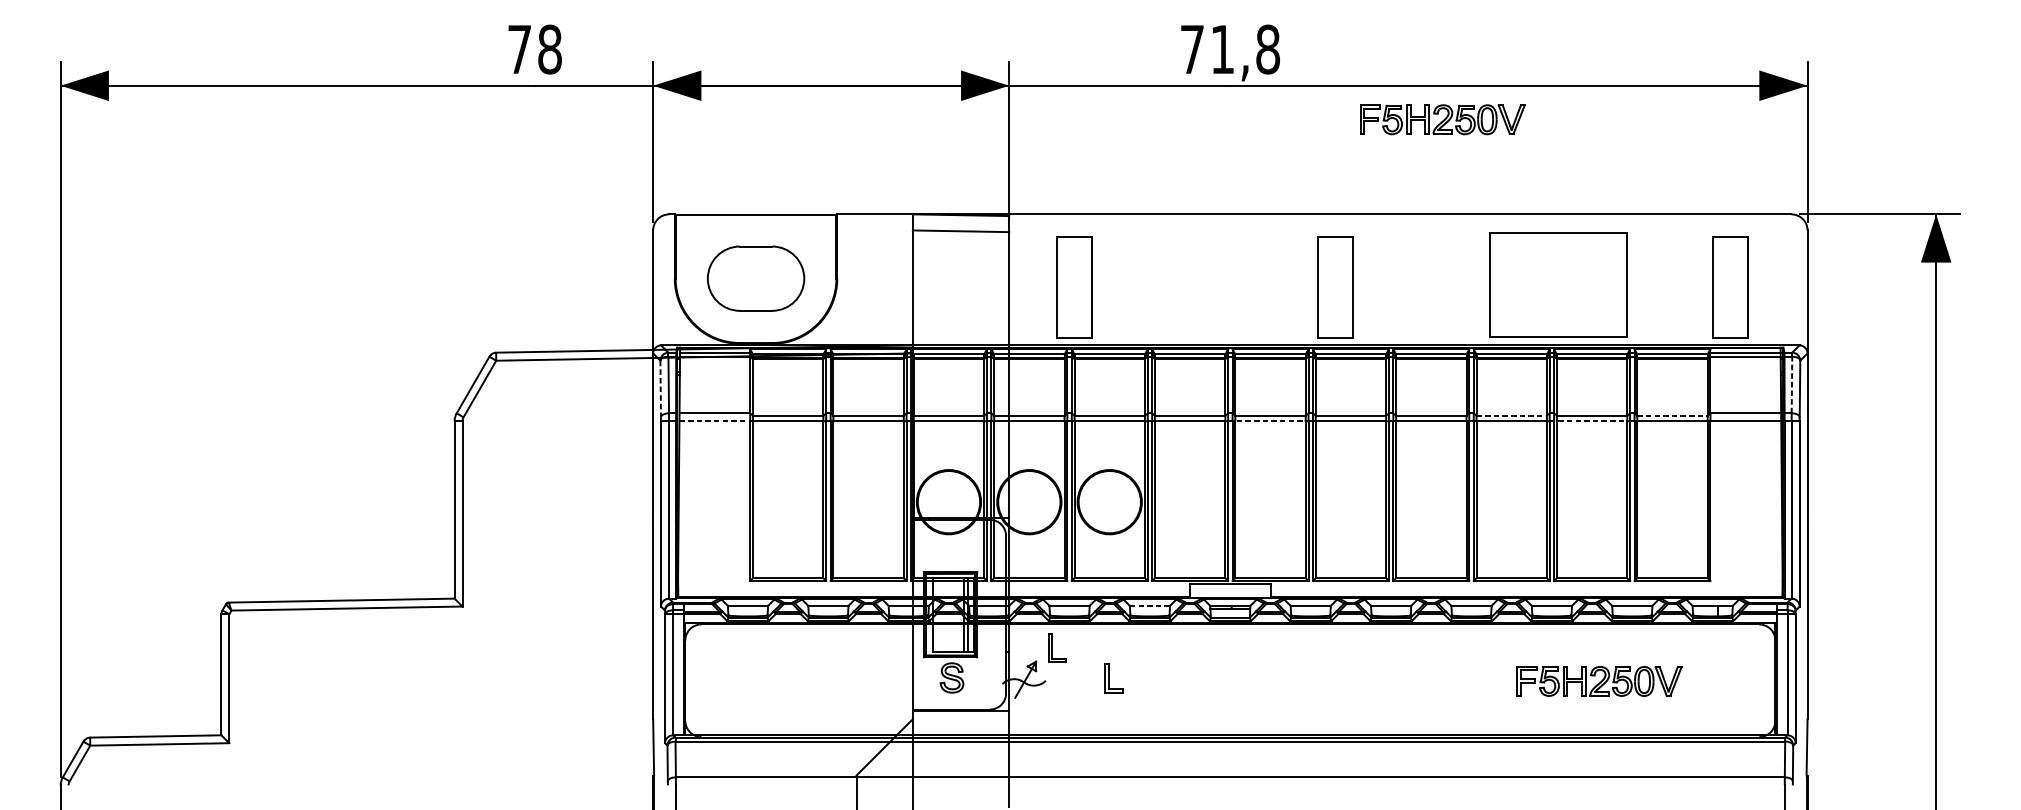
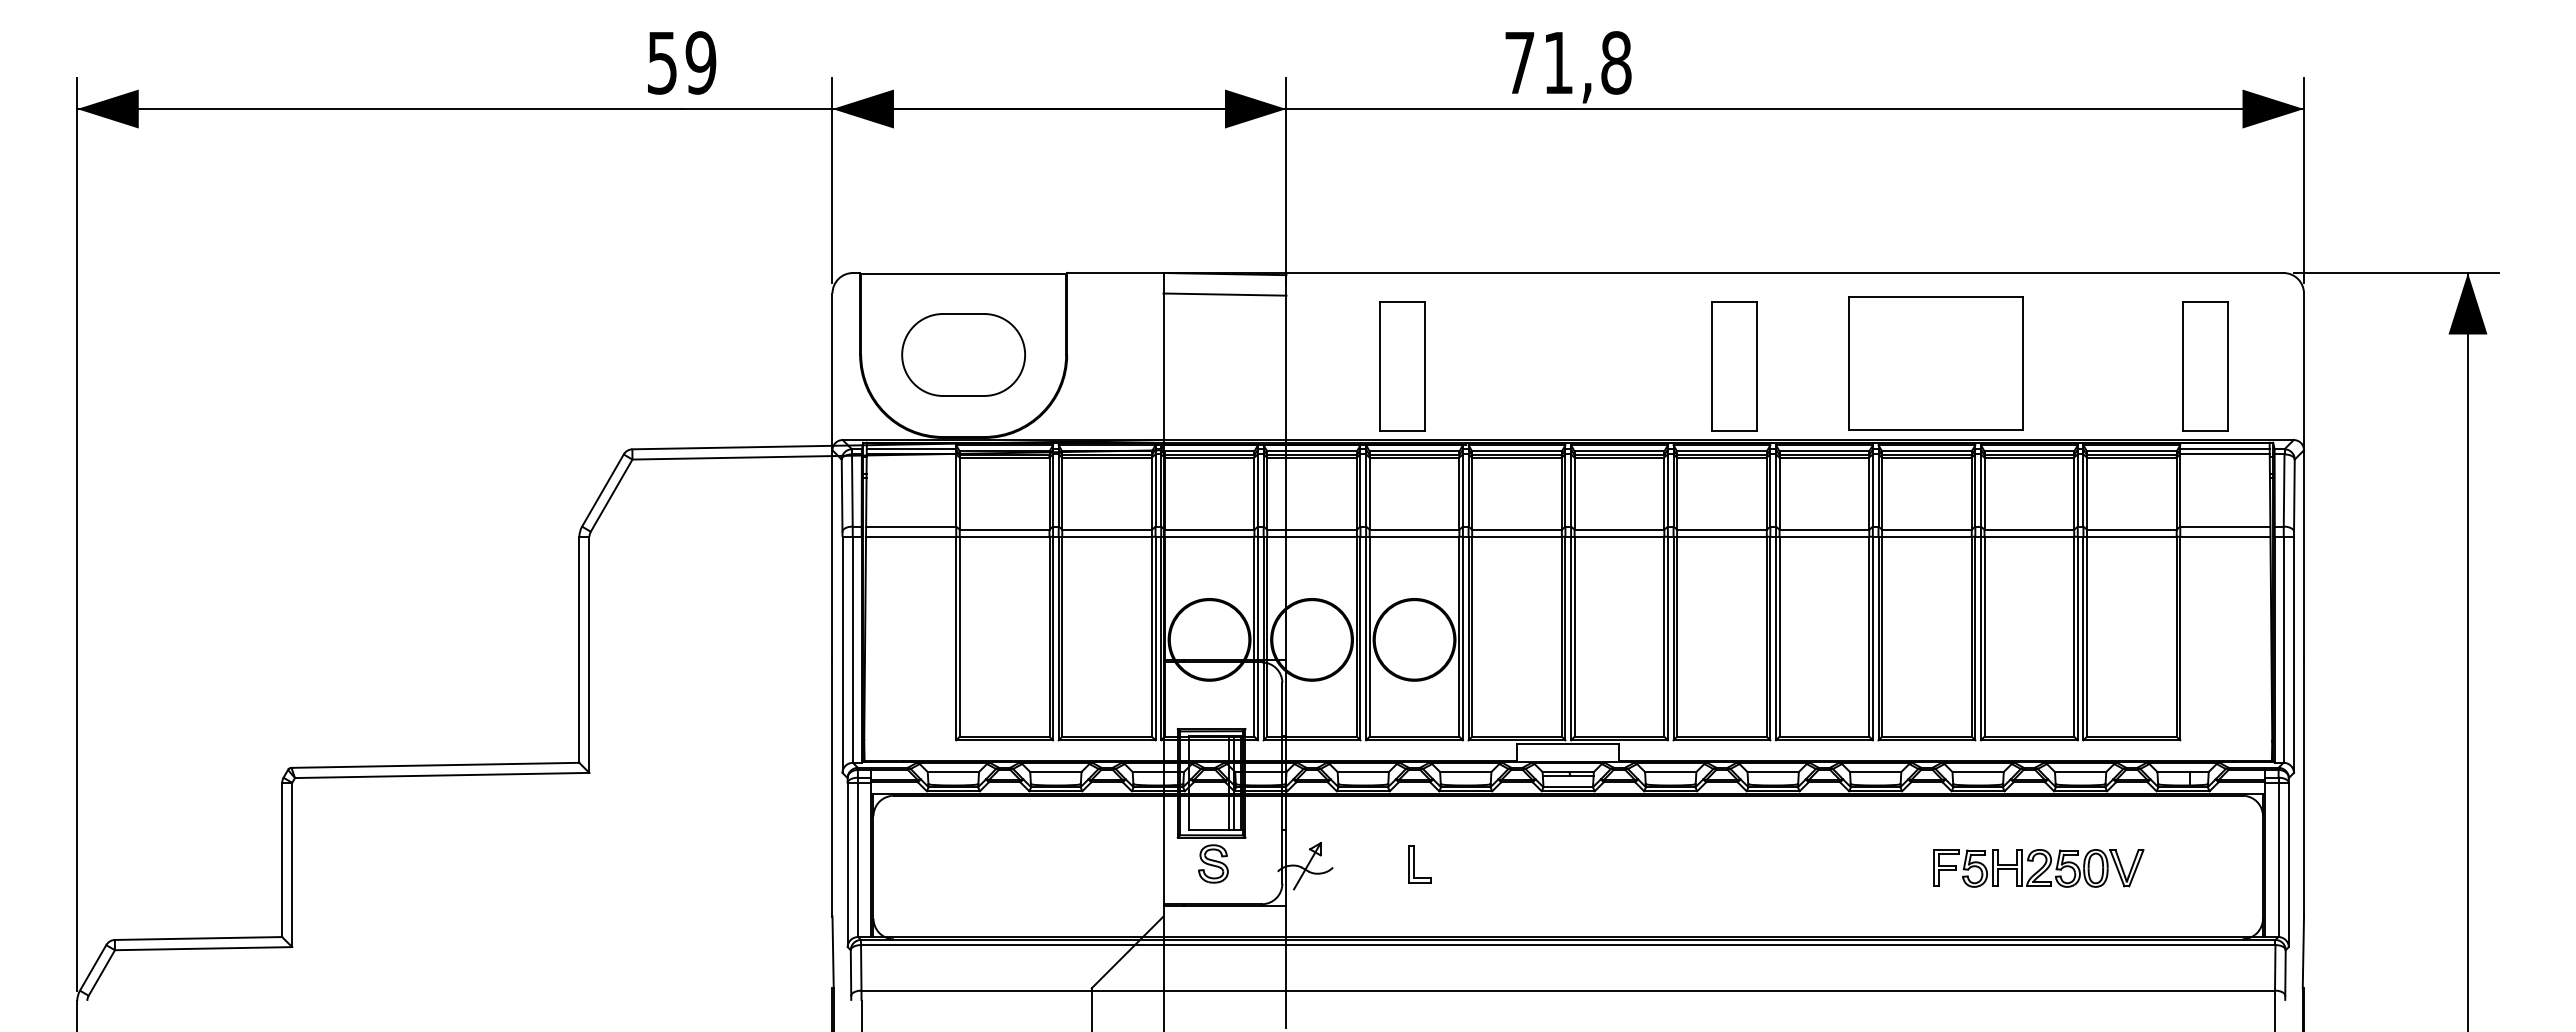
text: (535, 49) -> (682, 62), 78 -> 59
part: (1442, 119) -> (1838, 152), removed
part: (1557, 285) -> (1935, 363), moved
part: (1074, 287) -> (1402, 366), moved
part: (1335, 287) -> (1734, 366), moved
line: (1792, 384) -> (2284, 490), dashed -> solid
line: (661, 389) -> (842, 496), dashed -> solid
line: (1511, 415) -> (1926, 529), dashed -> solid
line: (1672, 415) -> (2131, 529), dashed -> solid
line: (715, 421) -> (911, 536), dashed -> solid
line: (1267, 421) -> (1615, 536), dashed -> solid
line: (1589, 421) -> (2025, 536), dashed -> solid
line: (1149, 606) -> (1465, 772), dashed -> solid
part: (1057, 647) -> (1347, 825), removed

